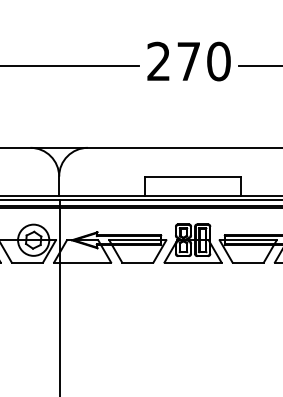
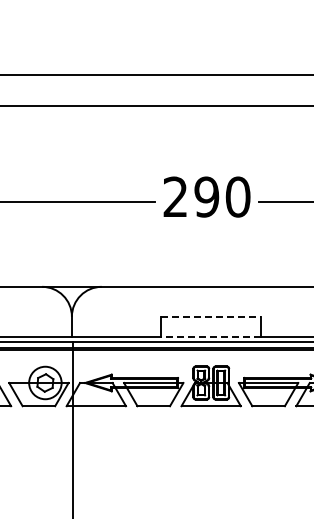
text: (188, 61) -> (206, 196), 270 -> 290
line: (193, 176) -> (211, 316), solid -> dashed
line: (193, 195) -> (211, 336), solid -> dashed

